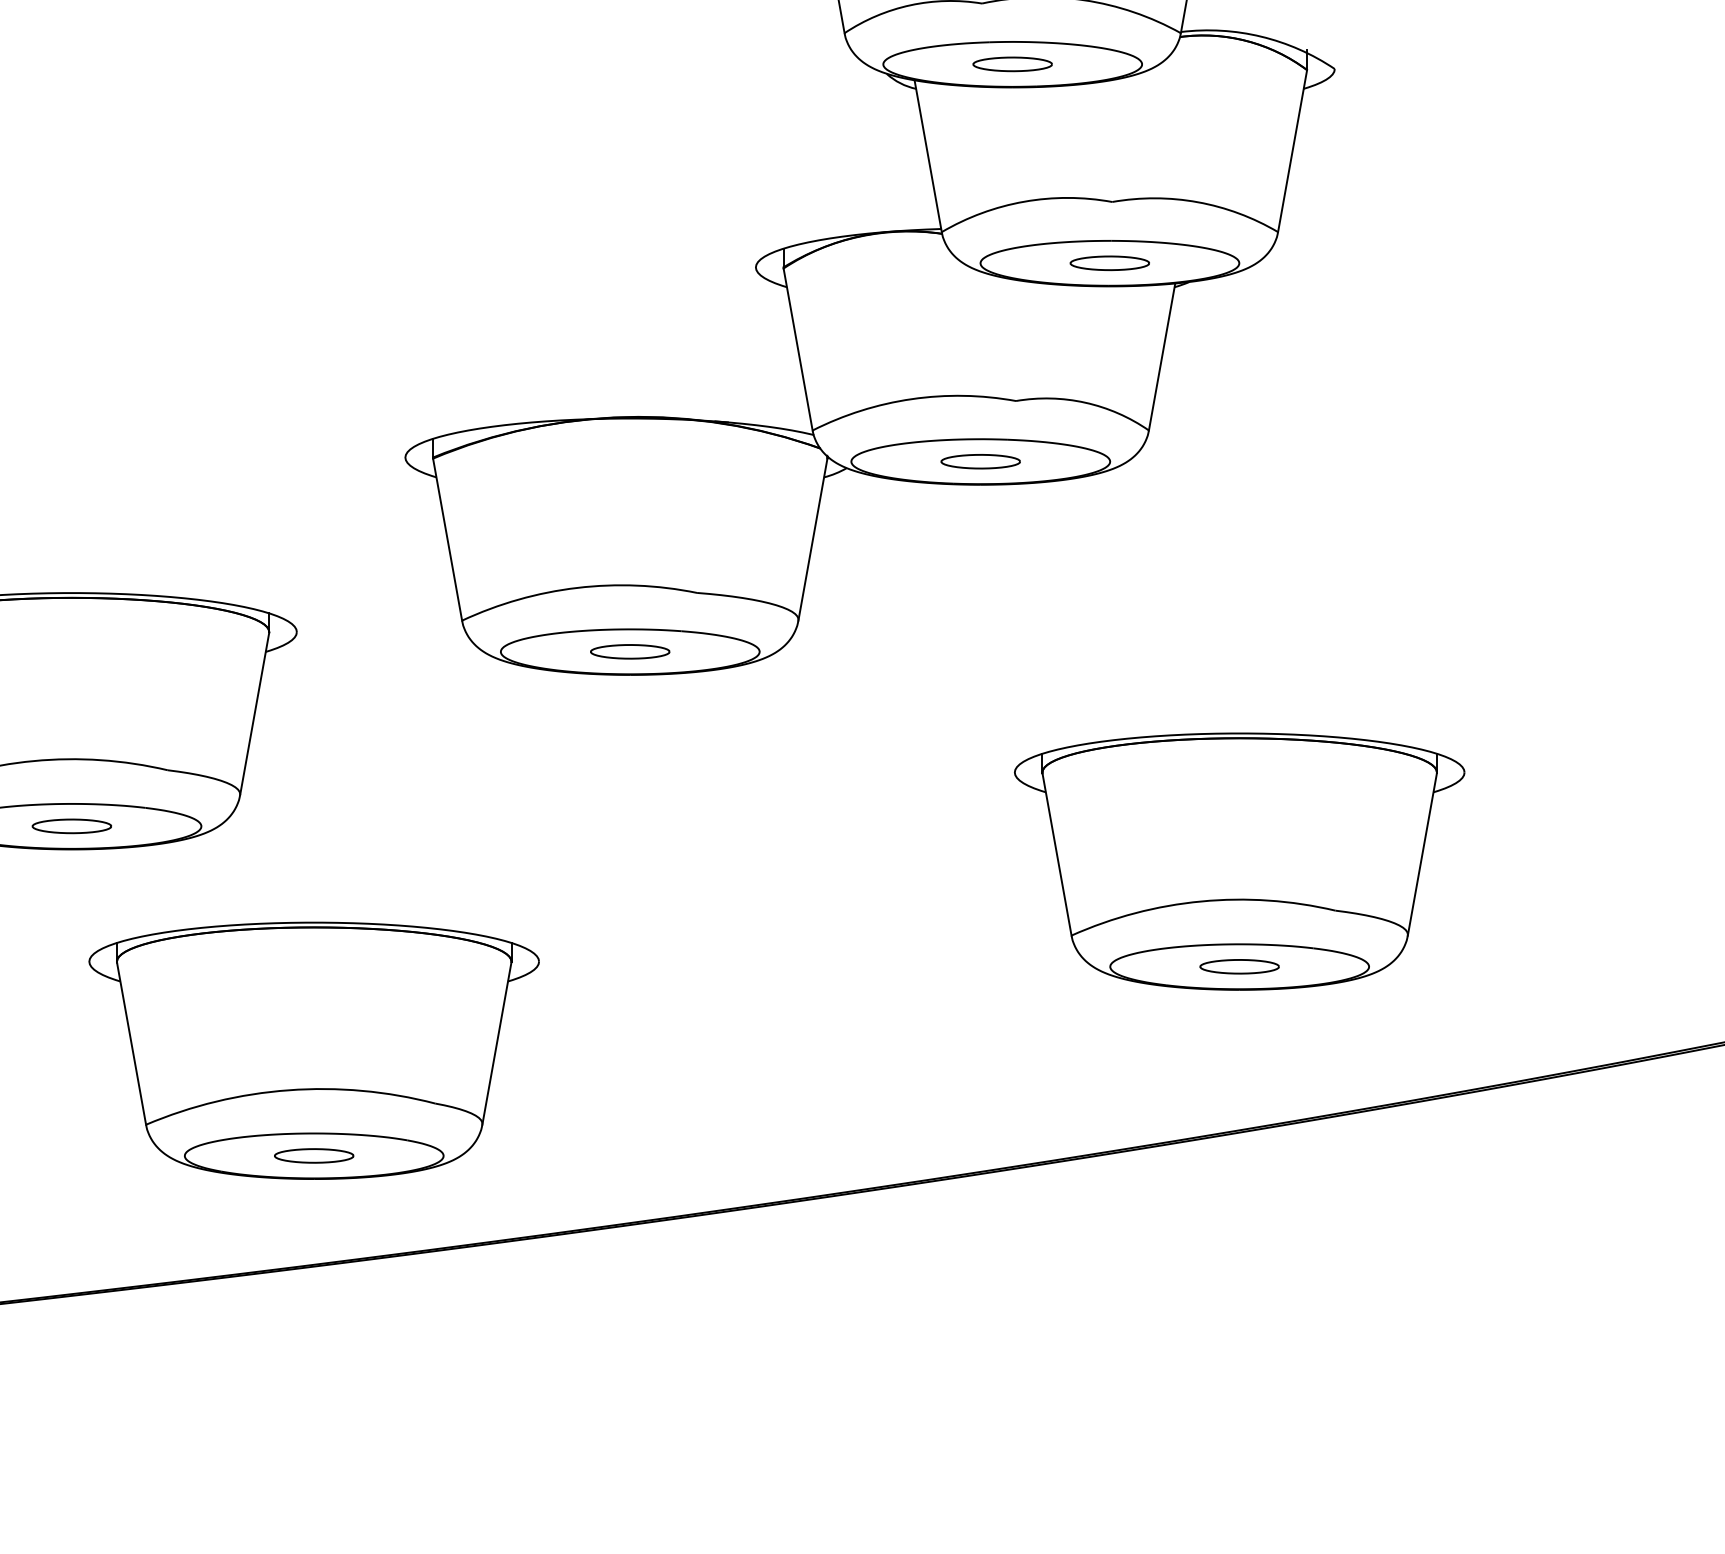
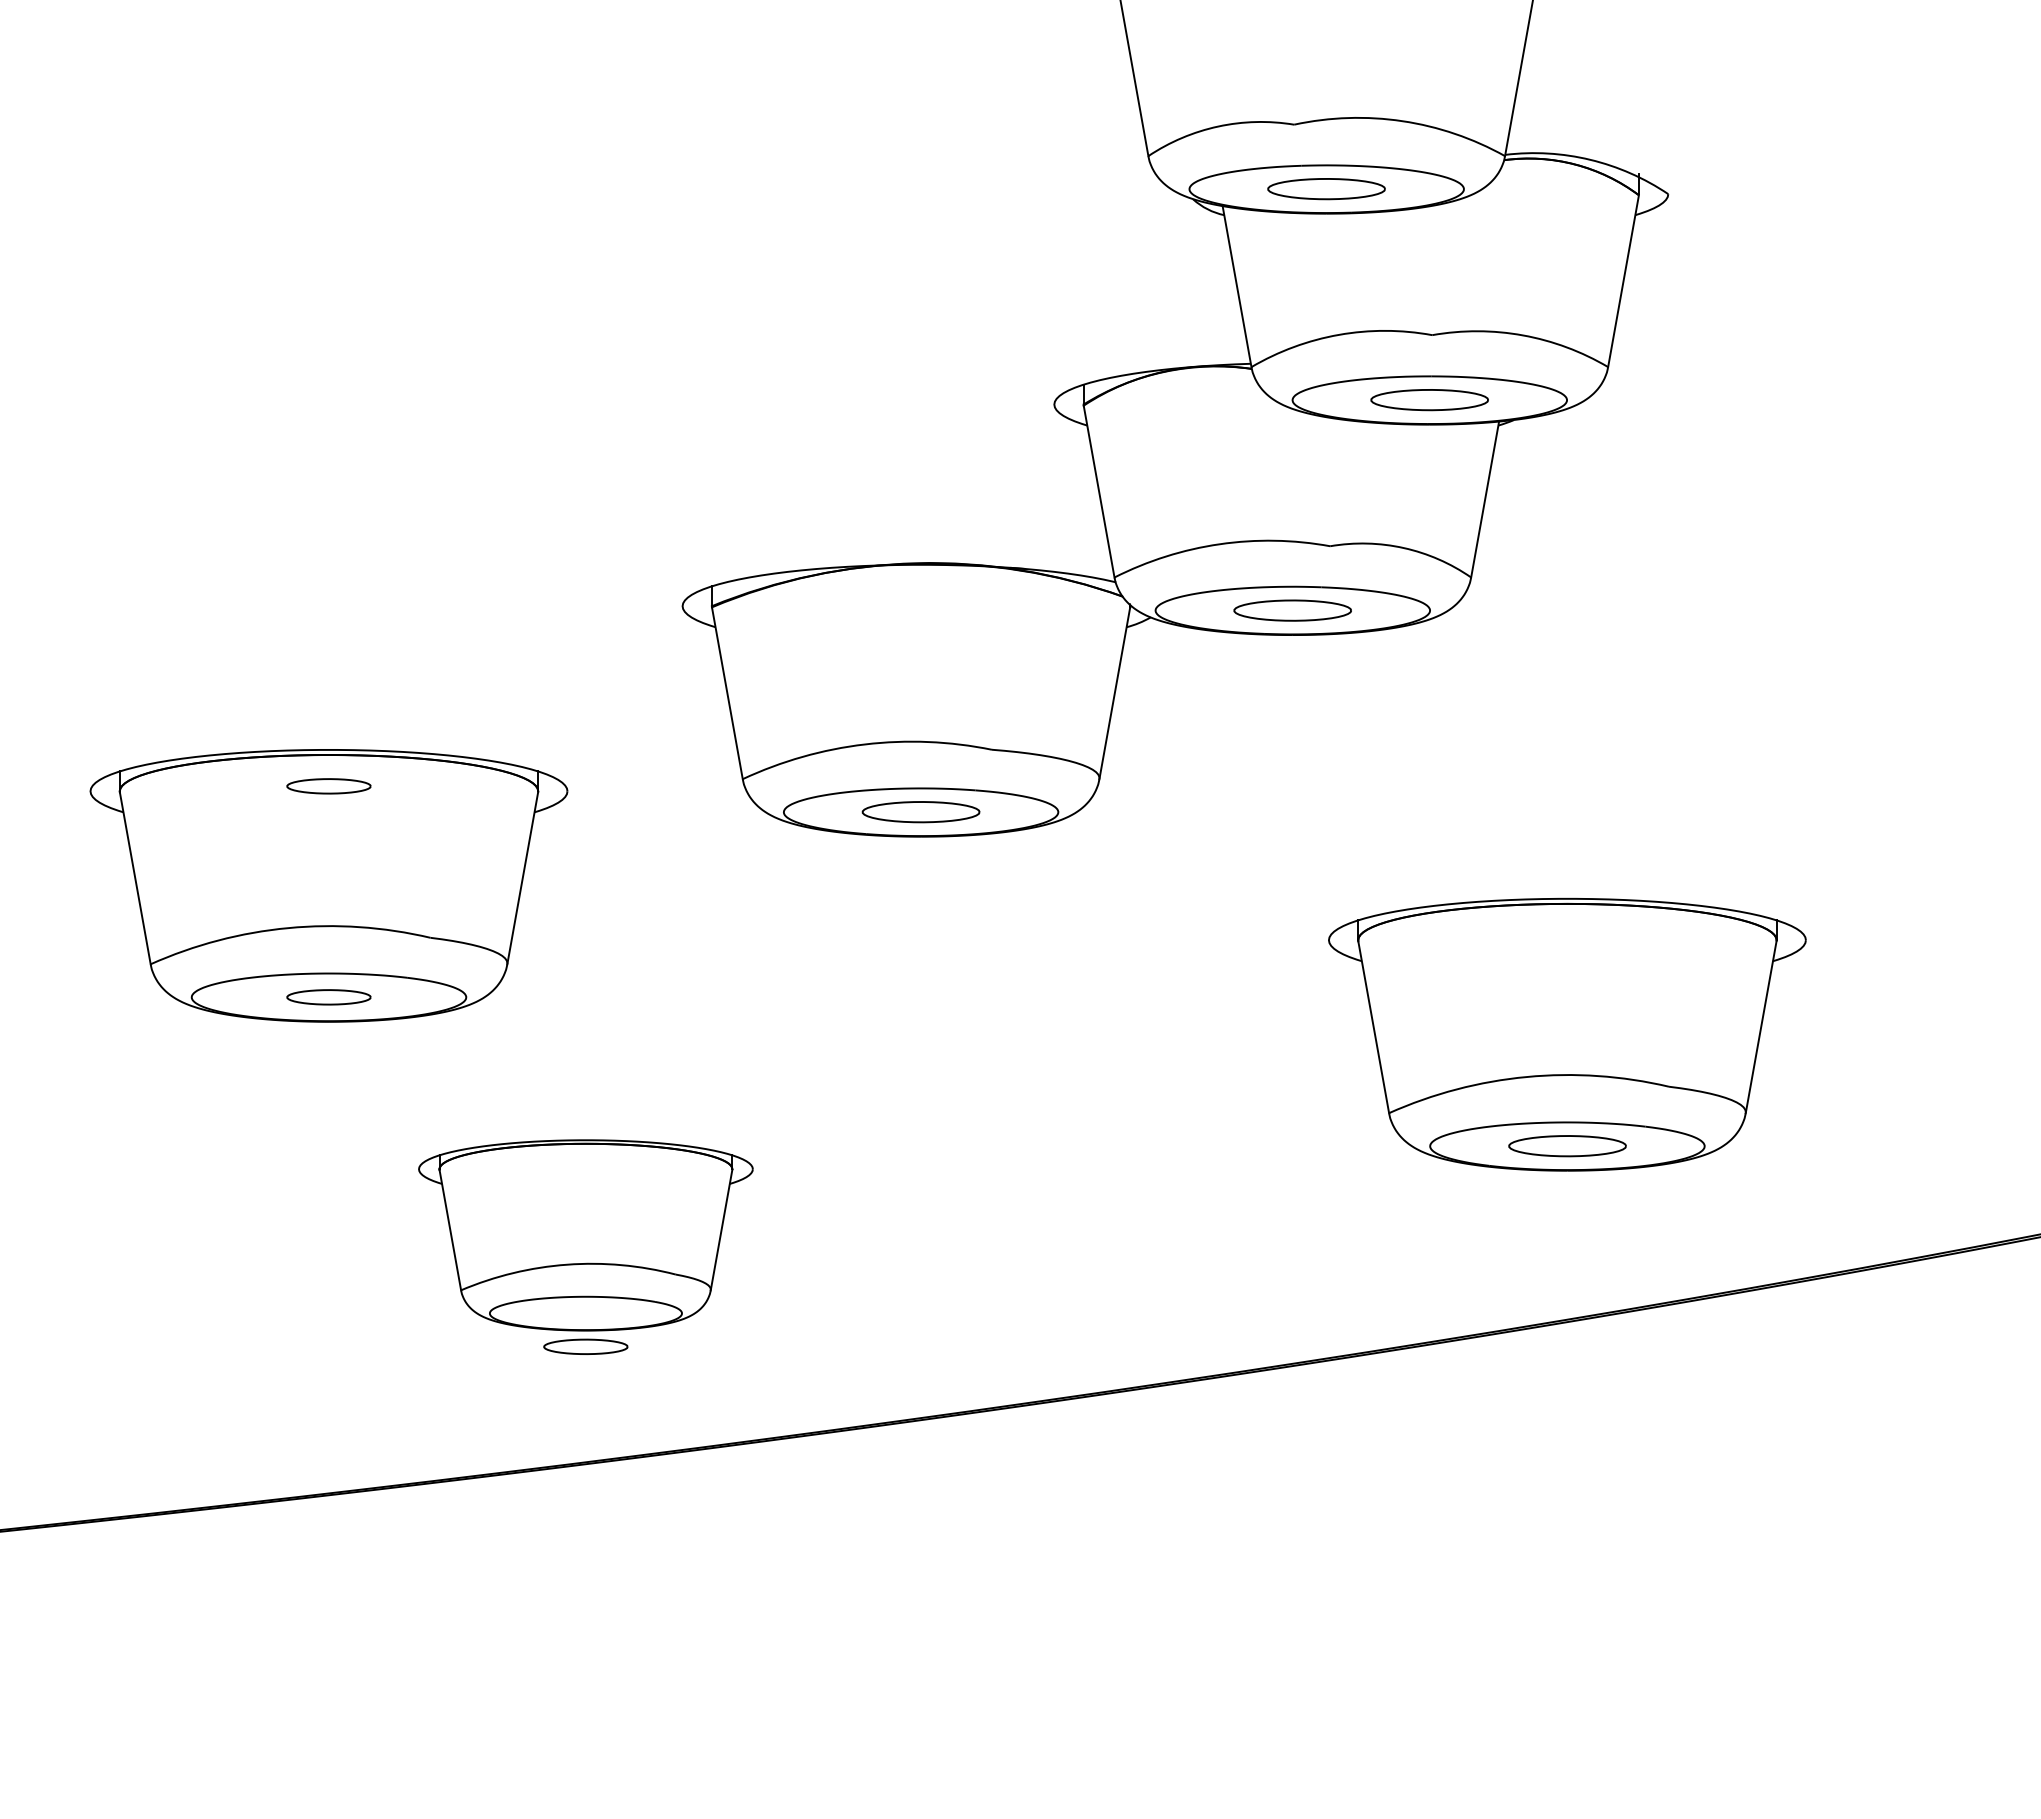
part: (1012, 64) -> (1326, 189), size x1.4
part: (1109, 263) -> (1429, 400), size x1.4
part: (980, 461) -> (1292, 610), size x1.4
part: (71, 627) -> (328, 786), added
part: (629, 652) -> (920, 812), size x1.4
part: (1238, 967) -> (1566, 1146), size x1.4
part: (313, 1050) -> (585, 1235), size x0.7

